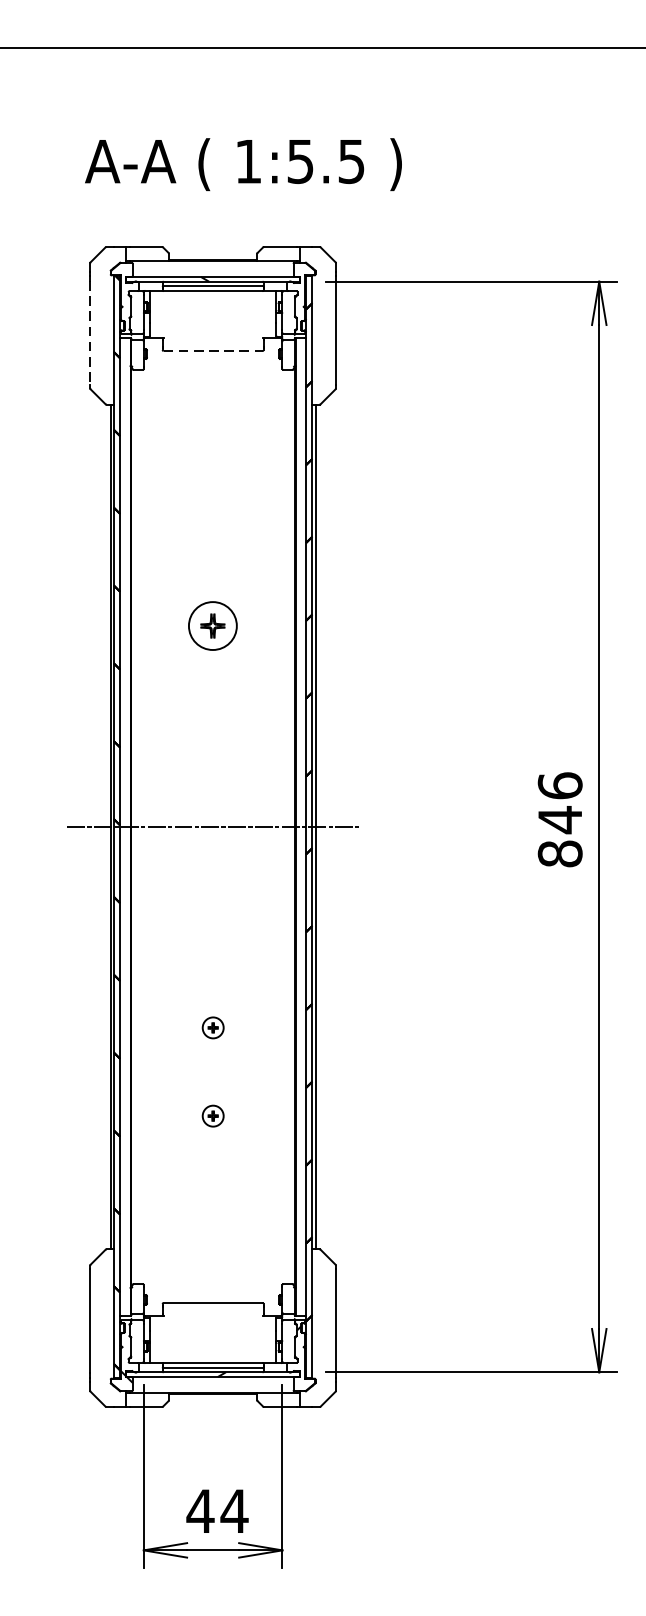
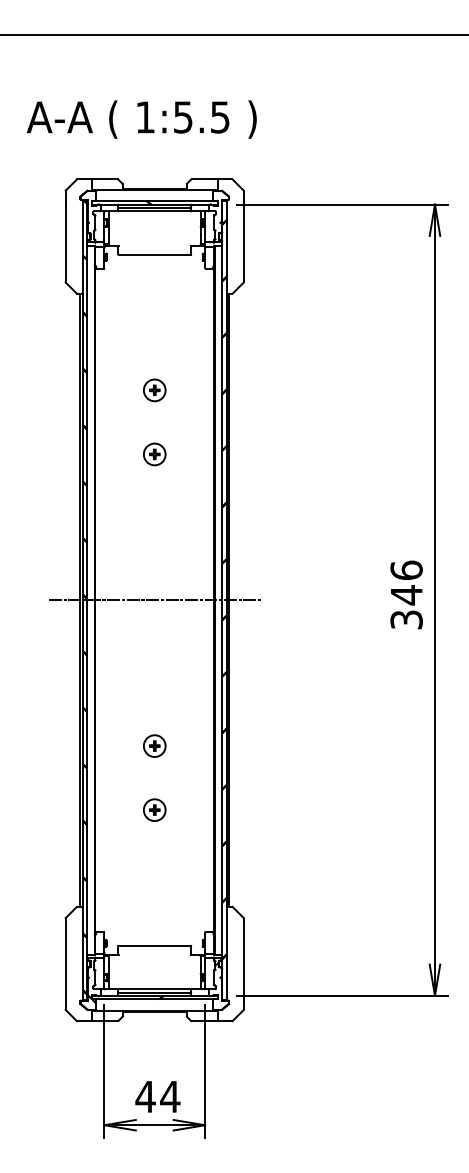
text: (243, 164) -> (141, 119), moved
line: (90, 332) -> (65, 241), dashed -> solid
line: (212, 350) -> (154, 254), dashed -> solid
part: (212, 537) -> (154, 390), added
part: (212, 626) -> (154, 454), size x0.62
text: (560, 853) -> (406, 619), 846 -> 346
part: (212, 1027) -> (154, 745), size x1.43
part: (212, 1115) -> (154, 809), size x1.43

